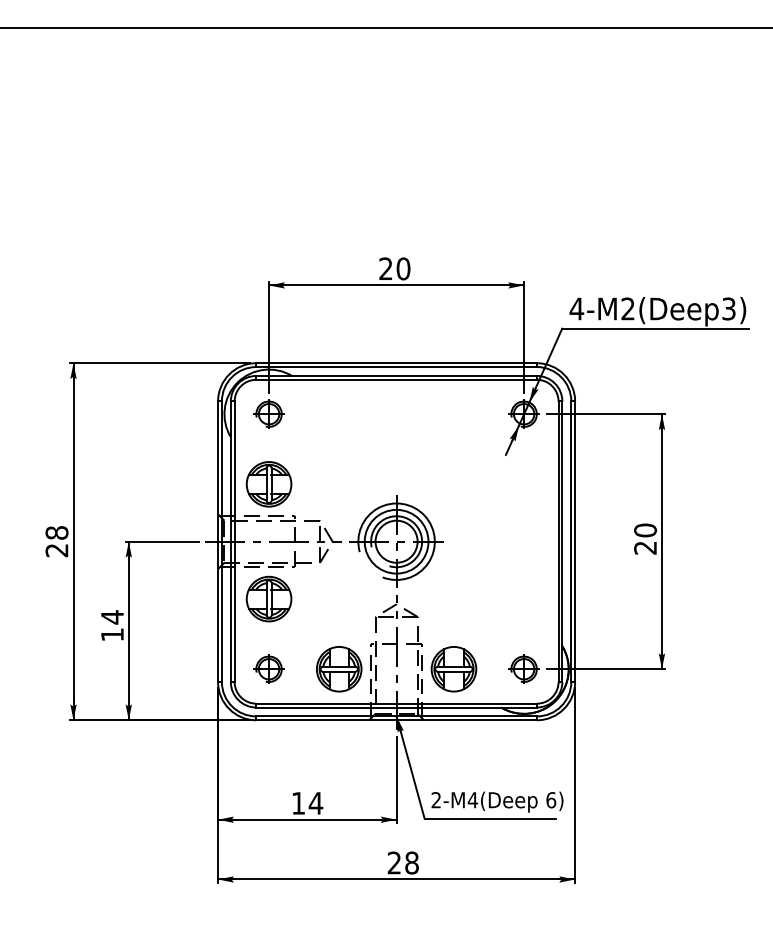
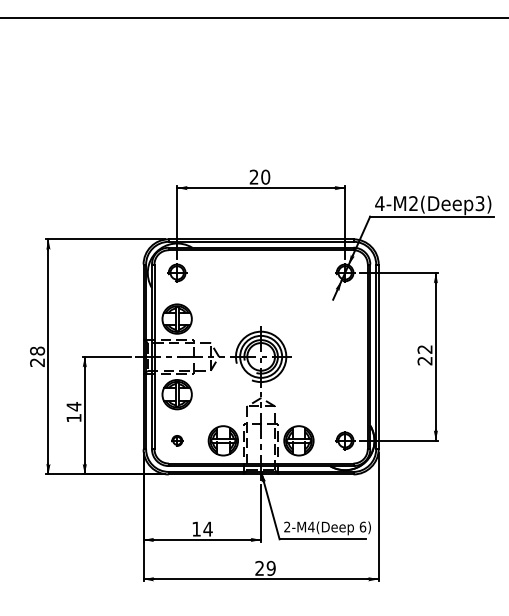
text: (644, 530) -> (424, 349), 20 -> 22
part: (269, 668) -> (177, 440), size x0.6
text: (410, 863) -> (270, 568), 28 -> 29

